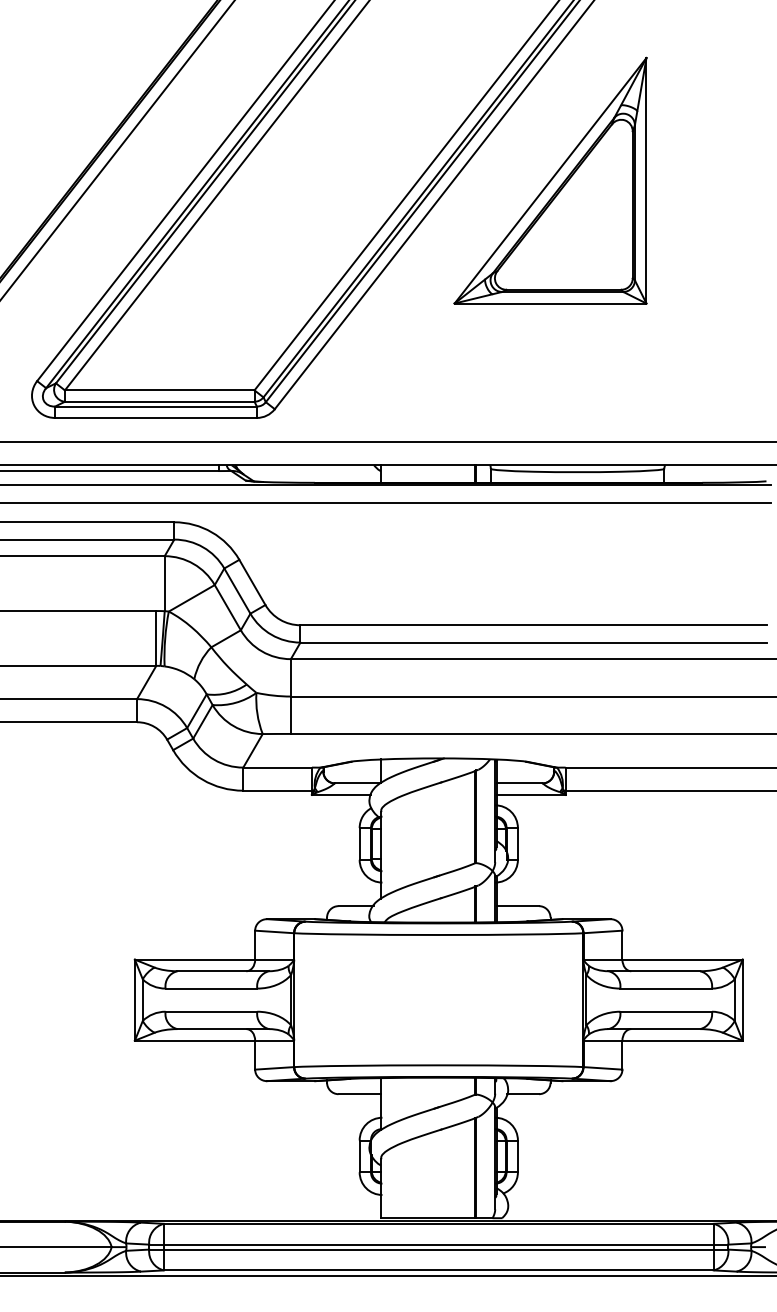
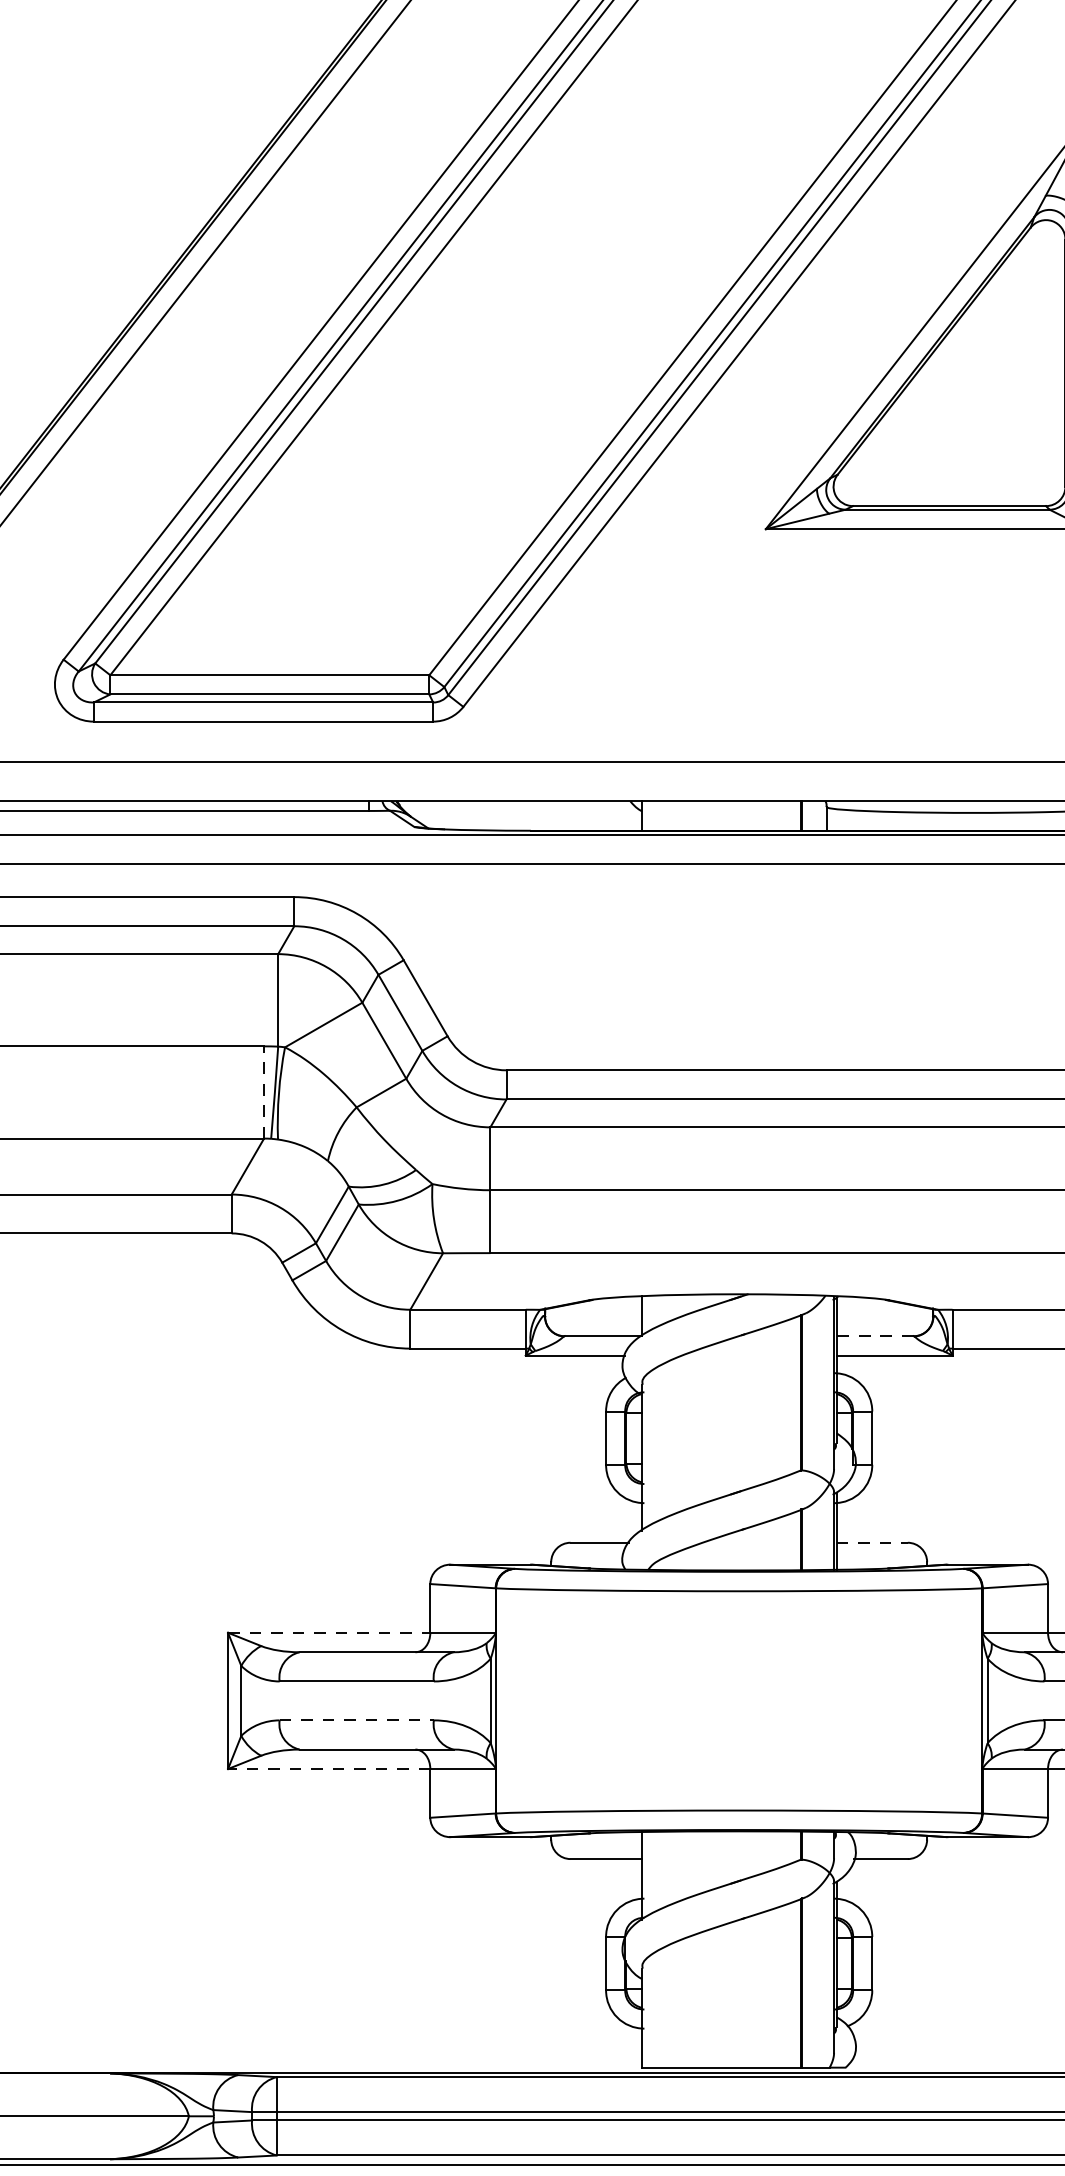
line: (156, 637) -> (264, 1090), solid -> dashed
line: (519, 783) -> (874, 1336), solid -> dashed
line: (518, 906) -> (873, 1543), solid -> dashed
line: (195, 959) -> (329, 1632), solid -> dashed
line: (211, 1011) -> (356, 1719), solid -> dashed
line: (194, 1040) -> (328, 1768), solid -> dashed

